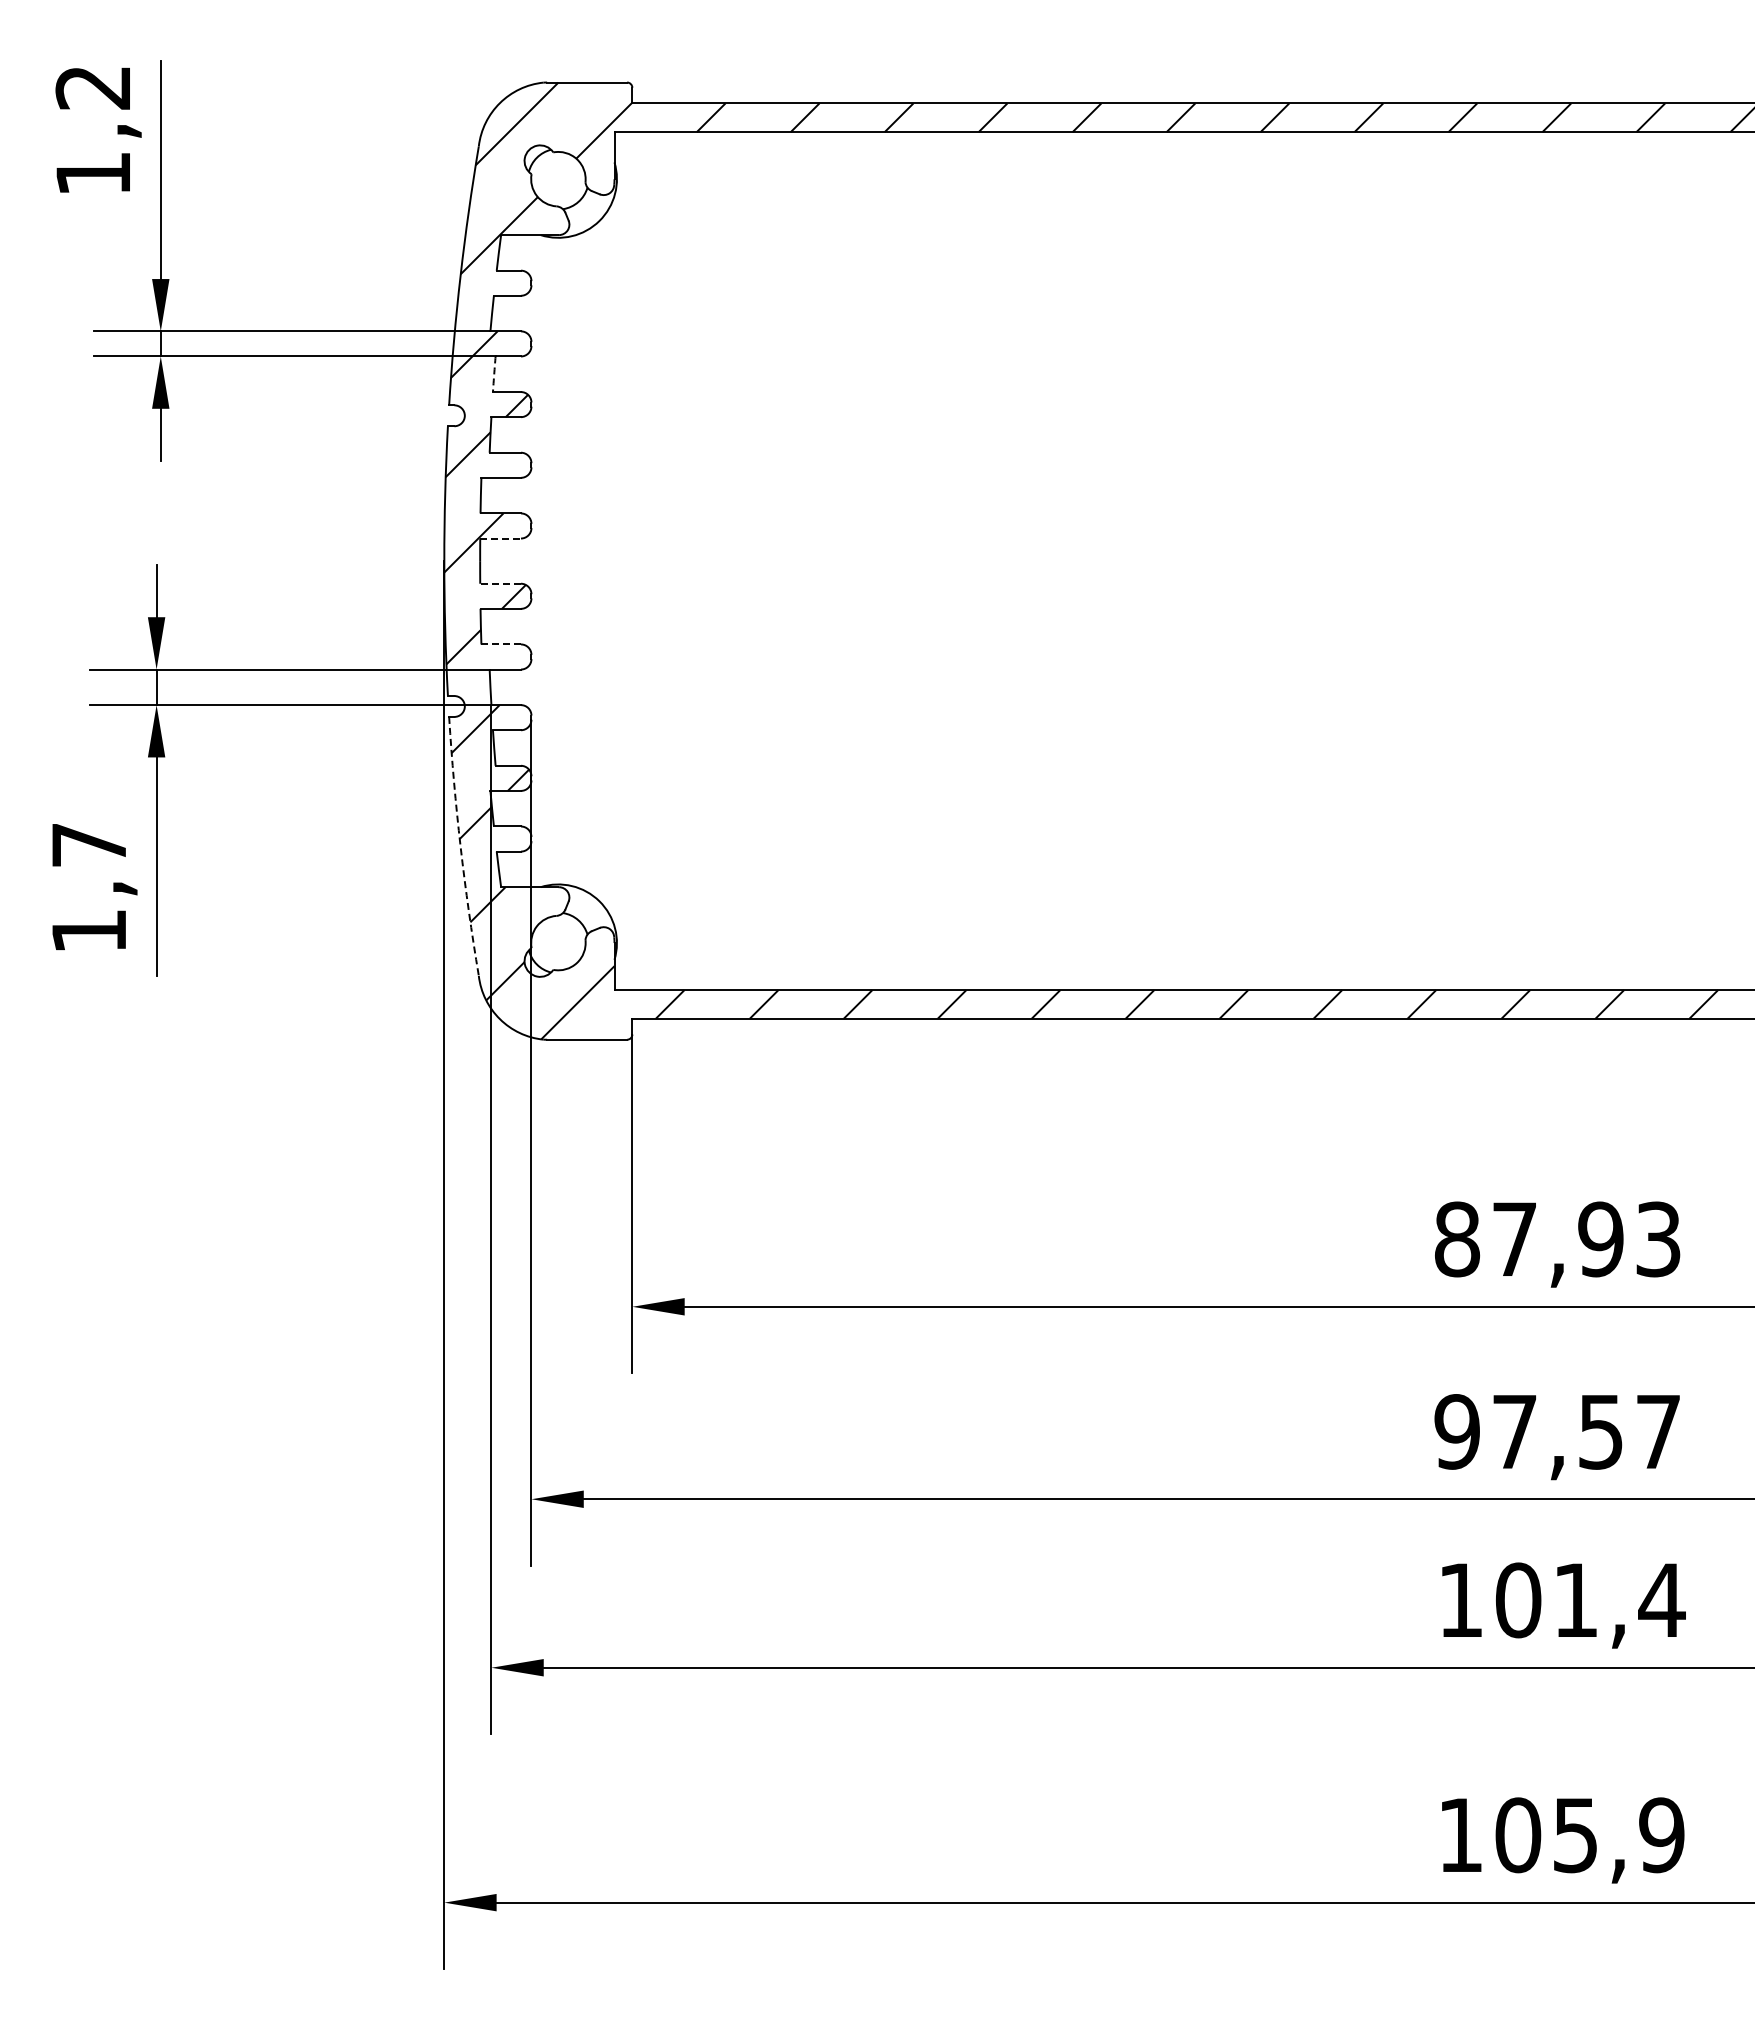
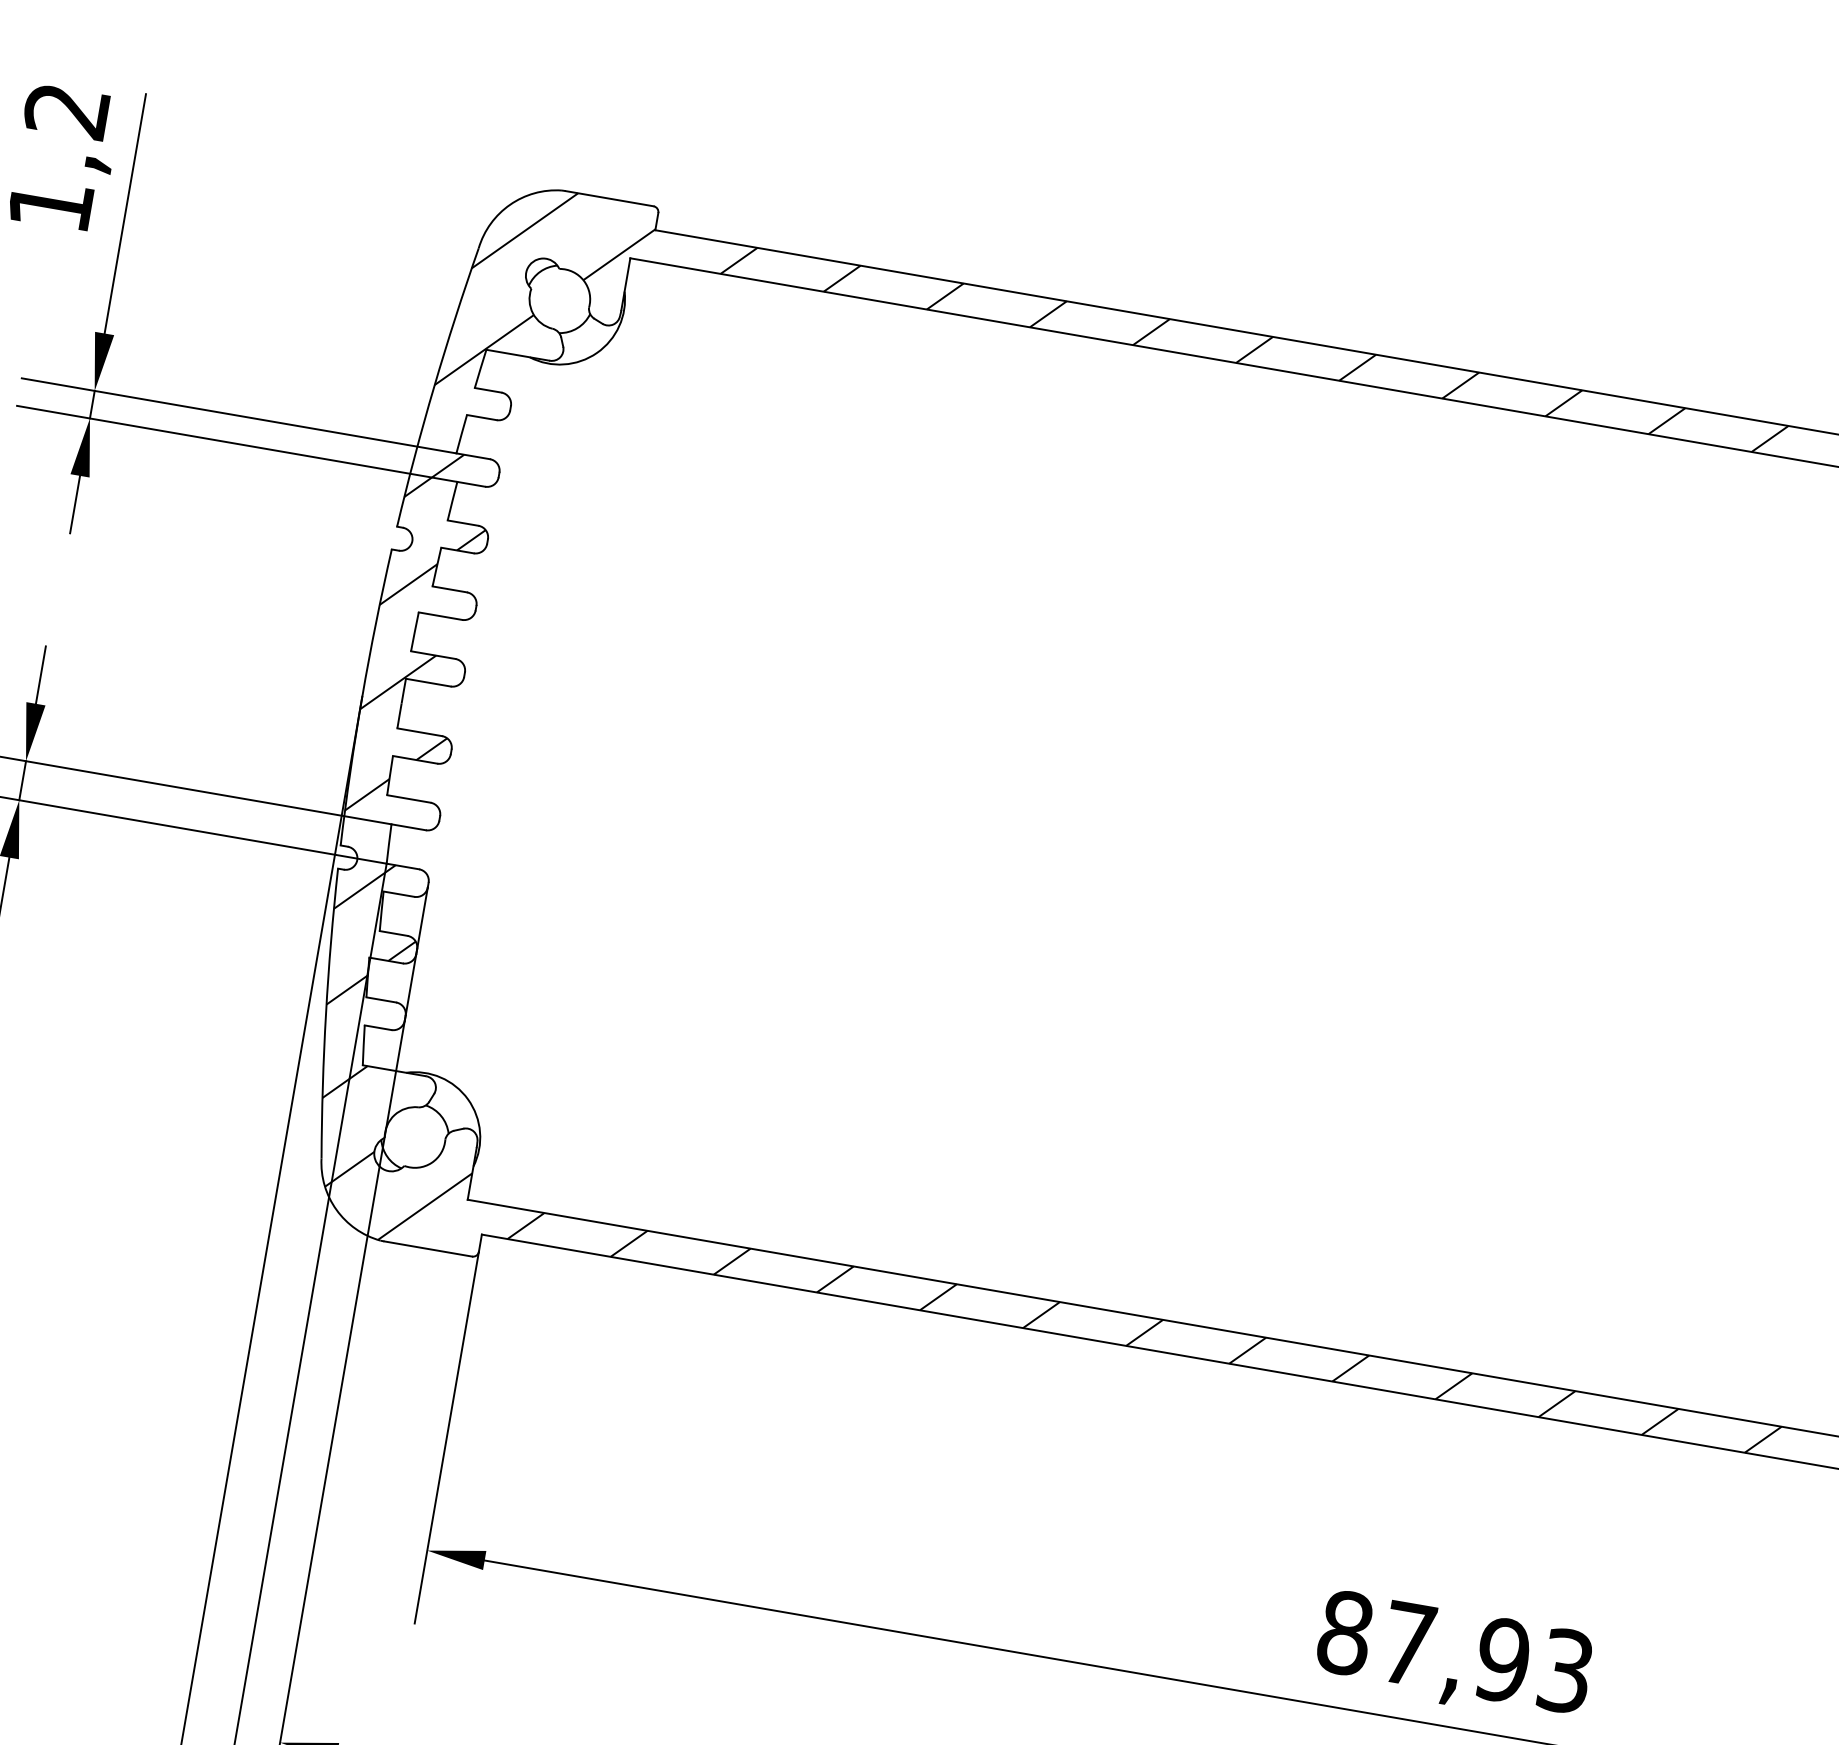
arc: (494, 374) -> (452, 501), dashed -> solid
line: (501, 538) -> (429, 682), dashed -> solid
line: (500, 583) -> (419, 731), dashed -> solid
line: (501, 644) -> (409, 799), dashed -> solid
arc: (460, 846) -> (325, 1012), dashed -> solid

